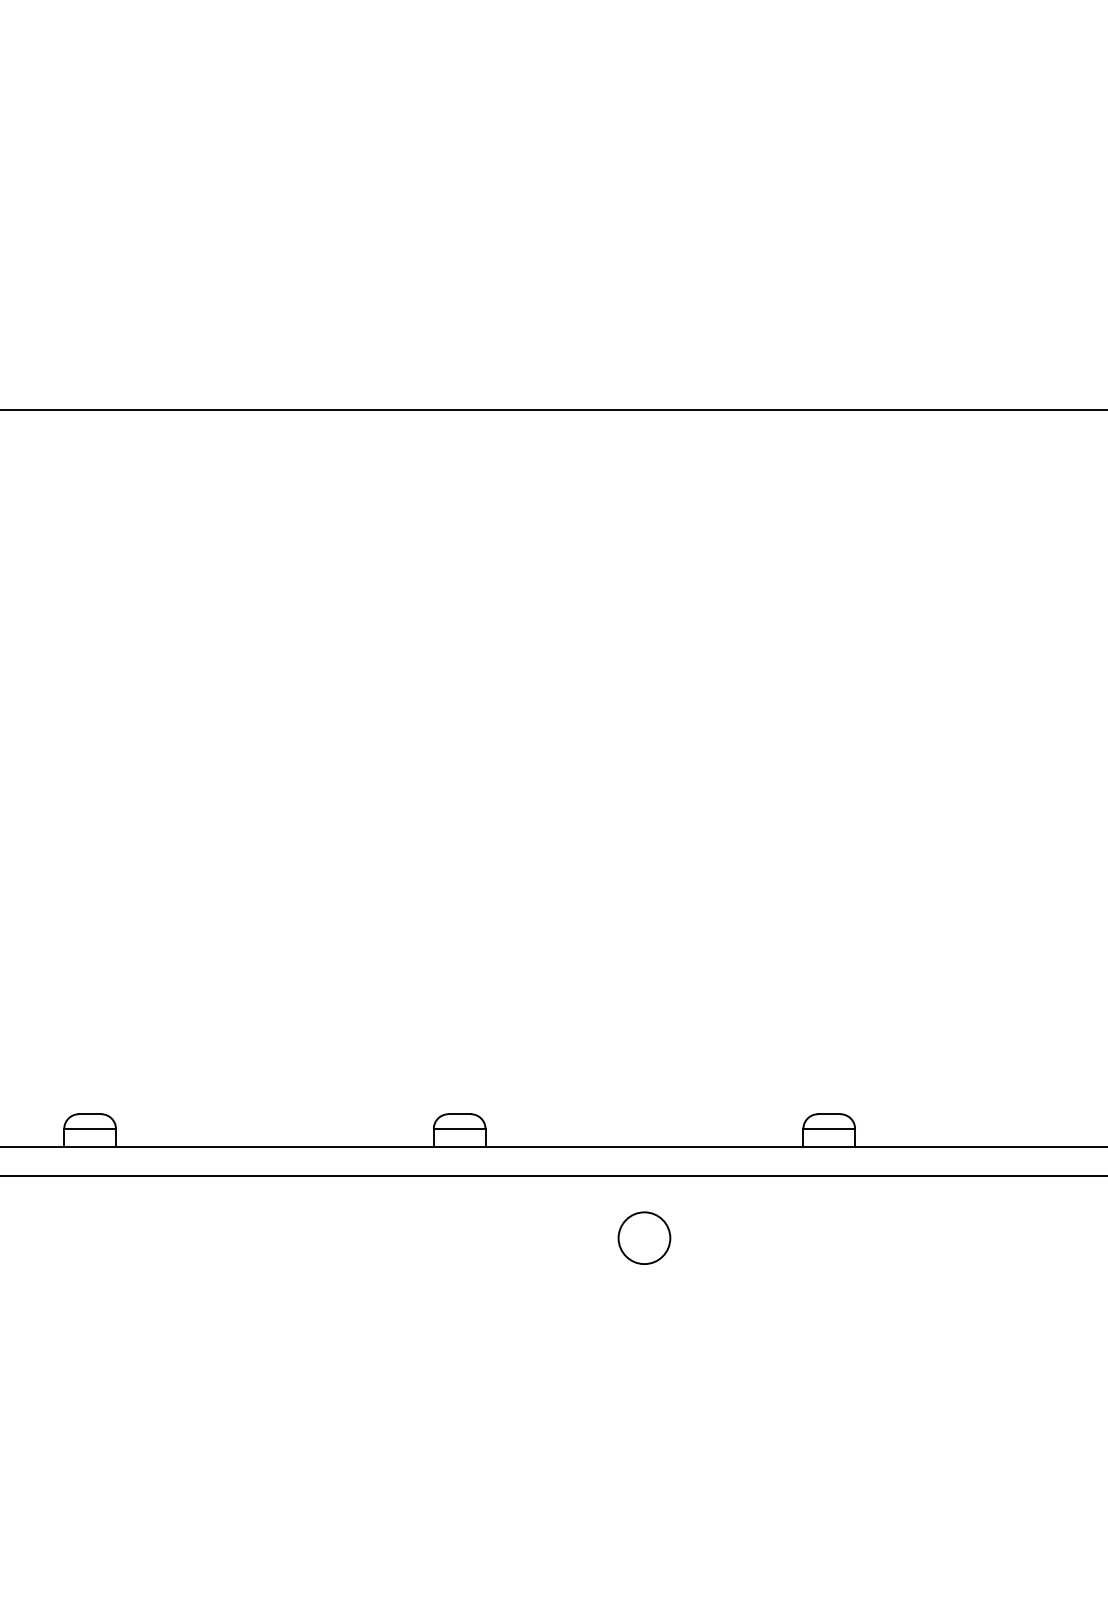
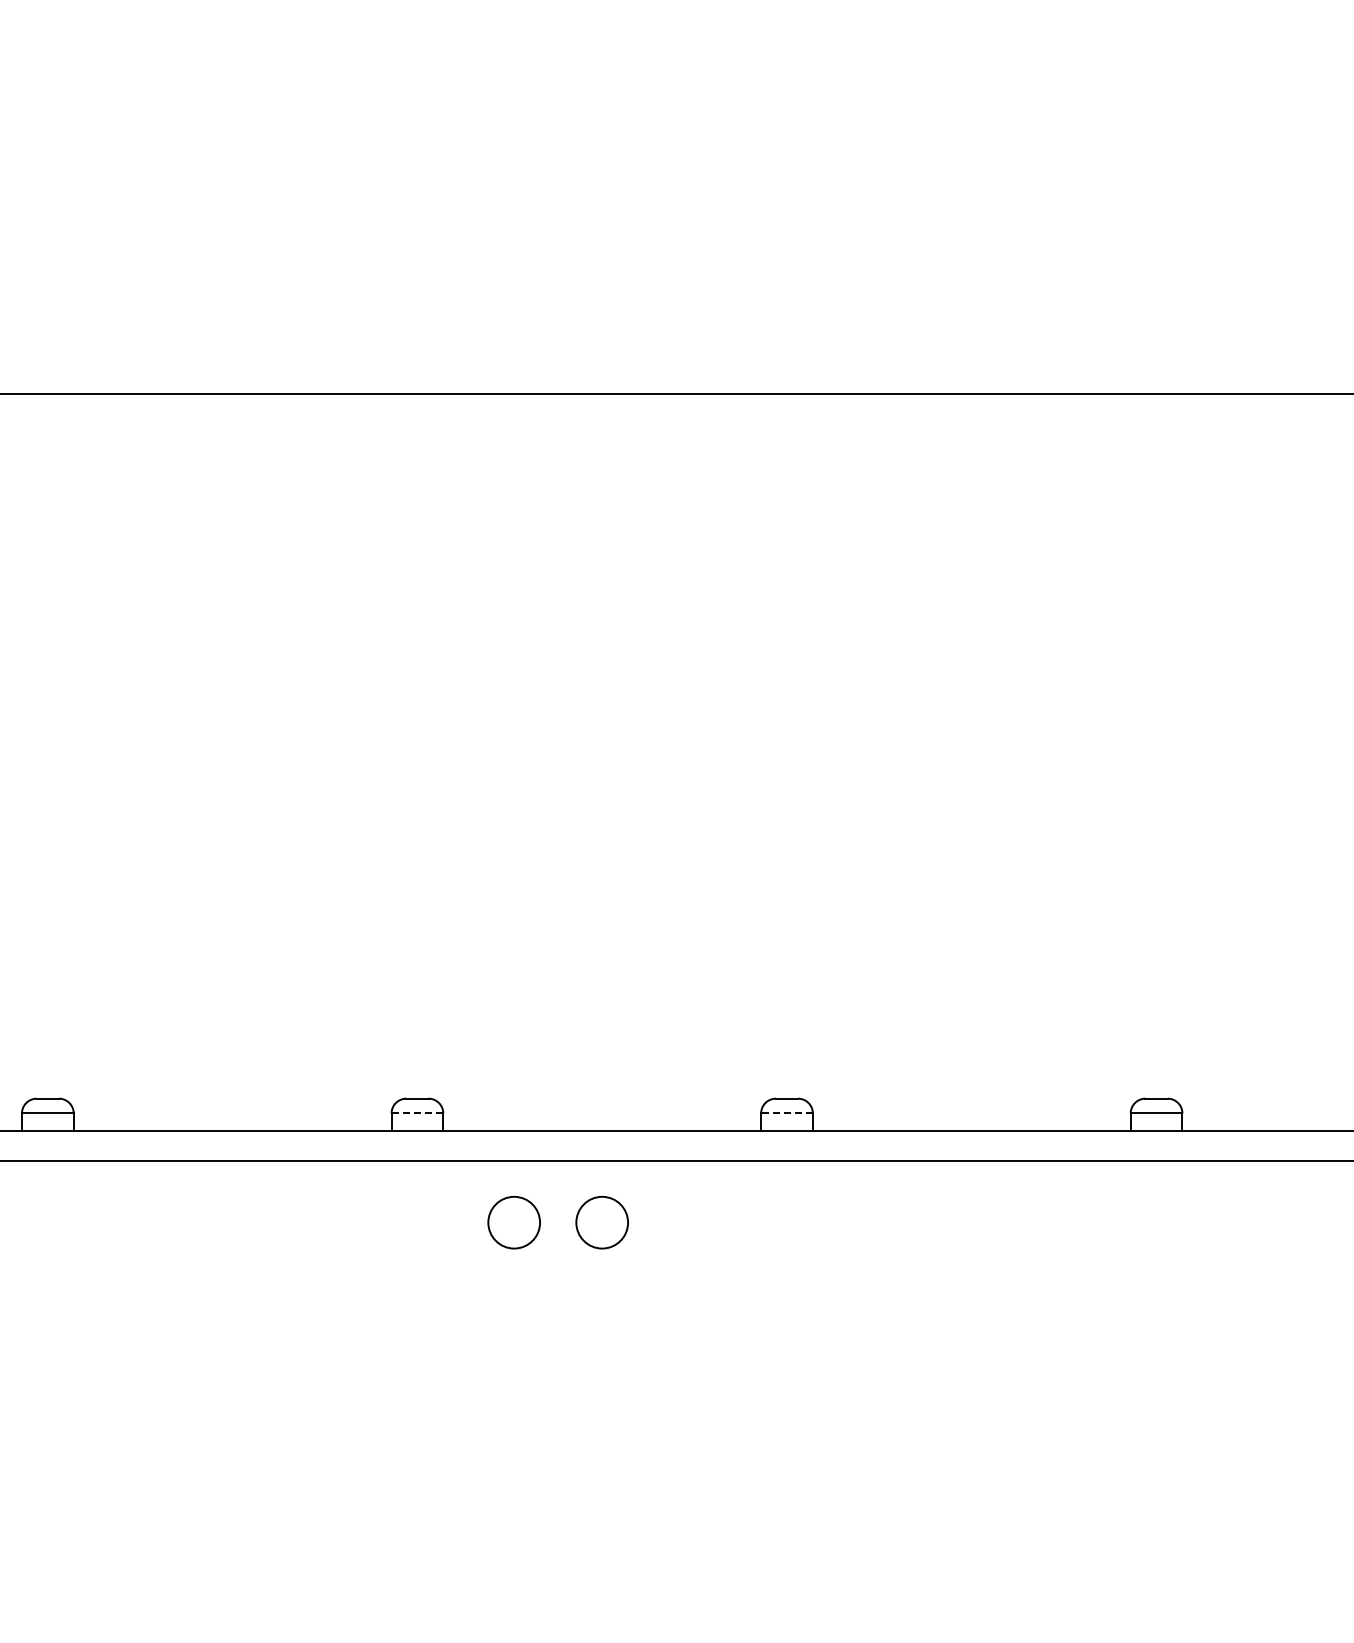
line: (459, 1129) -> (417, 1113), solid -> dashed
line: (829, 1129) -> (787, 1113), solid -> dashed
circle: (555, 1238) -> (513, 1222), added

